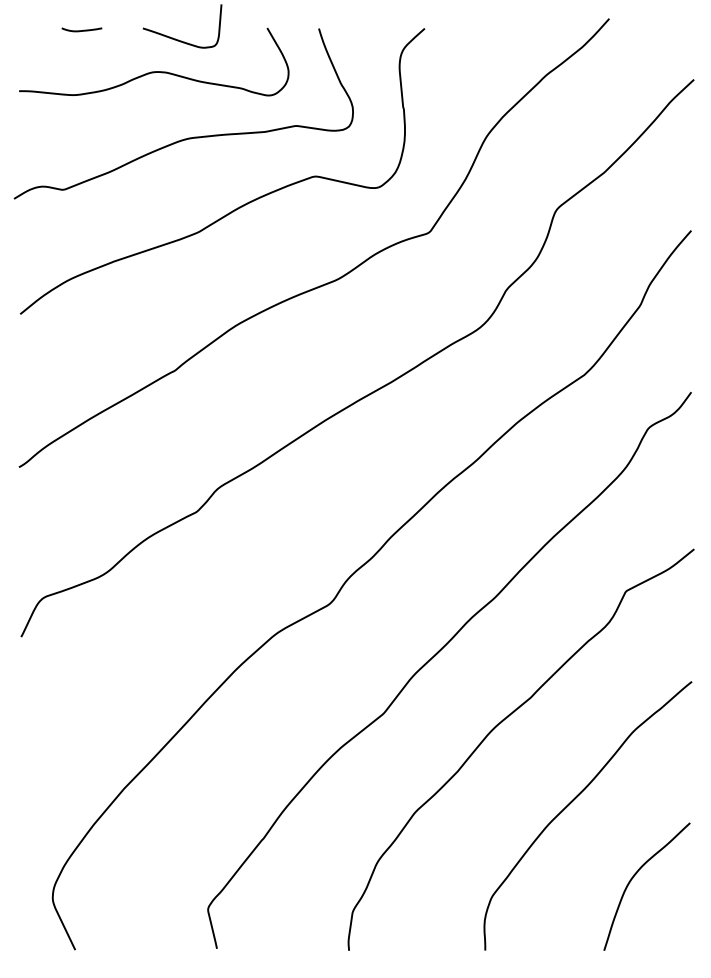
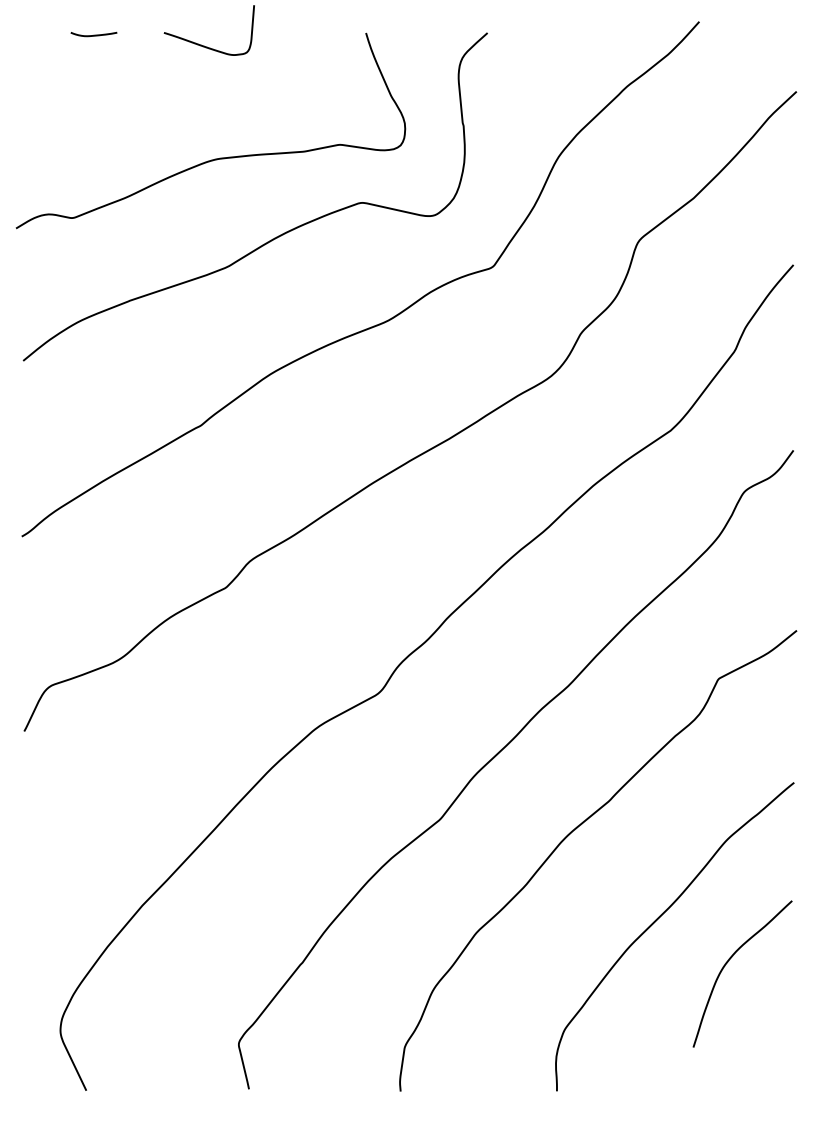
curve: (153, 71) -> (176, 82), removed
curve: (634, 876) -> (728, 962), moved

